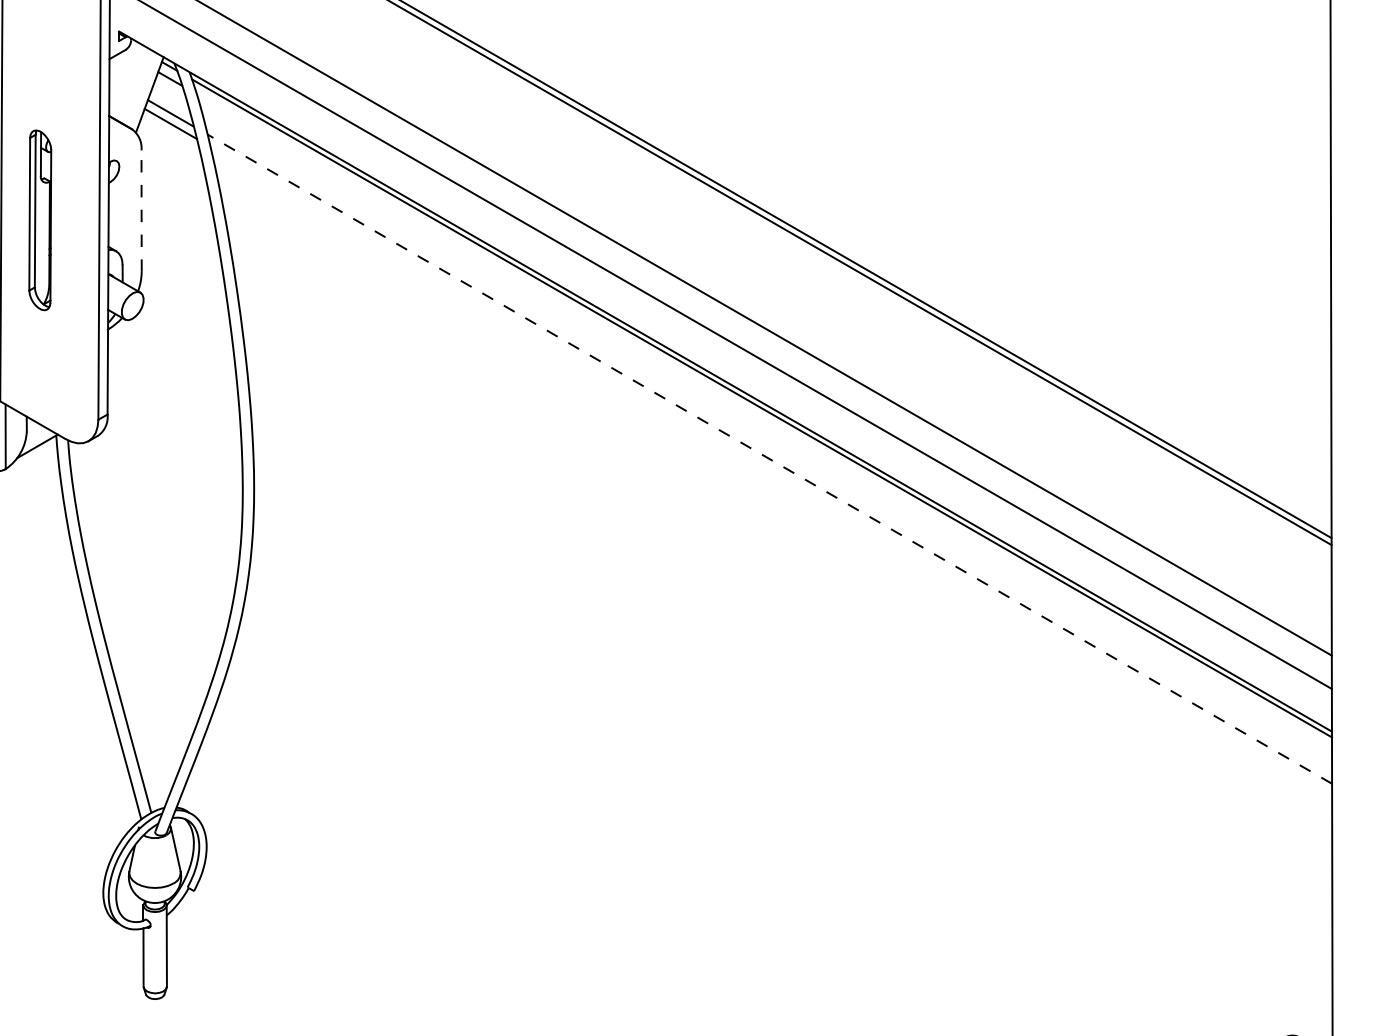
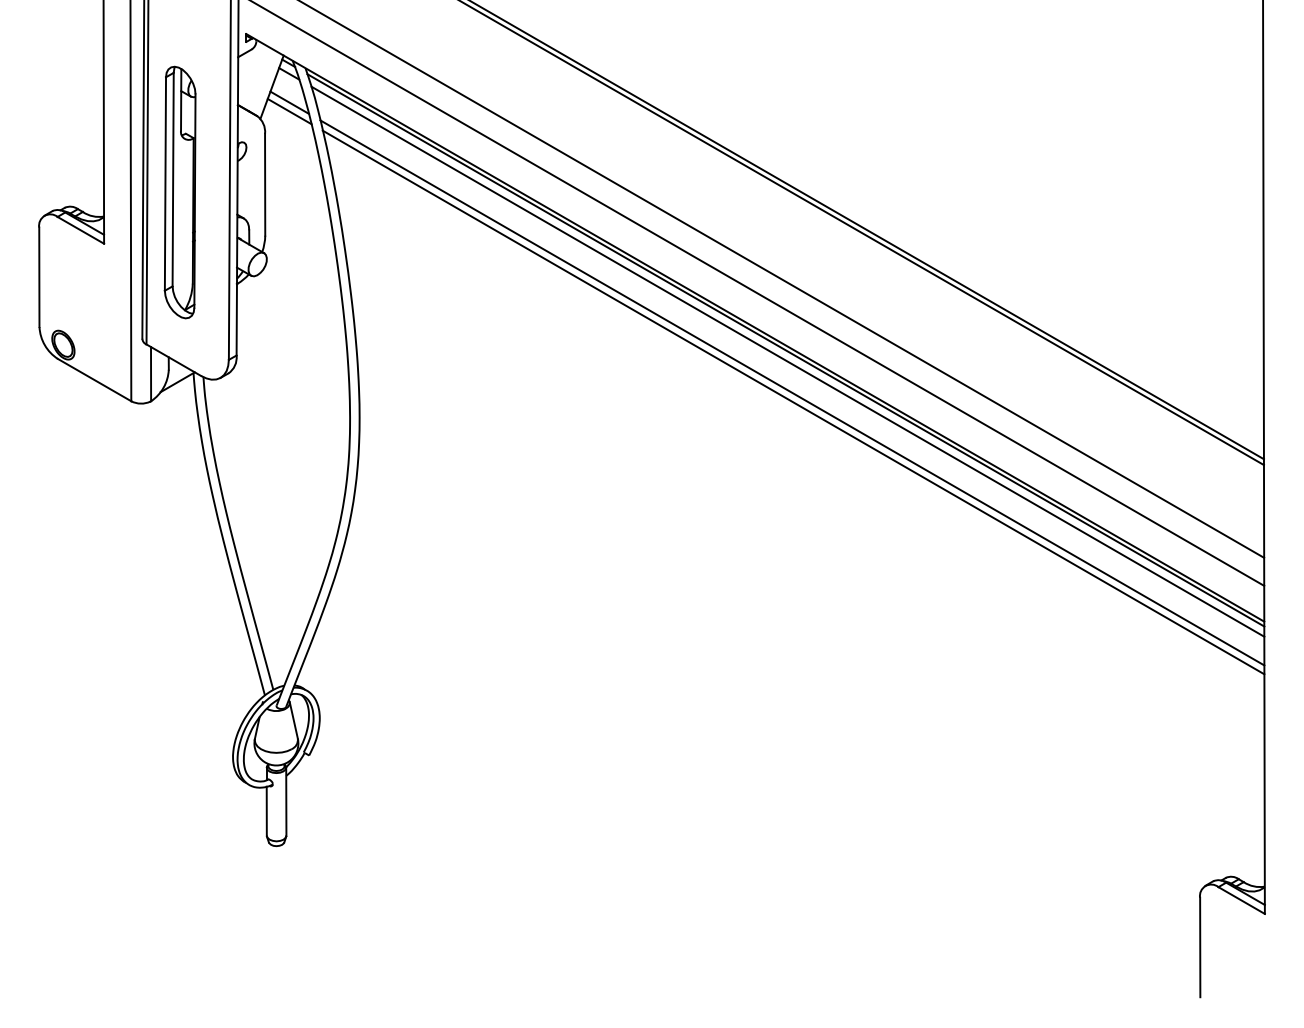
line: (142, 210) -> (265, 184), dashed -> solid
part: (39, 220) -> (179, 192), size x1.67
line: (763, 421) -> (787, 361), added
line: (769, 458) -> (792, 392), dashed -> solid
line: (771, 470) -> (793, 402), added

